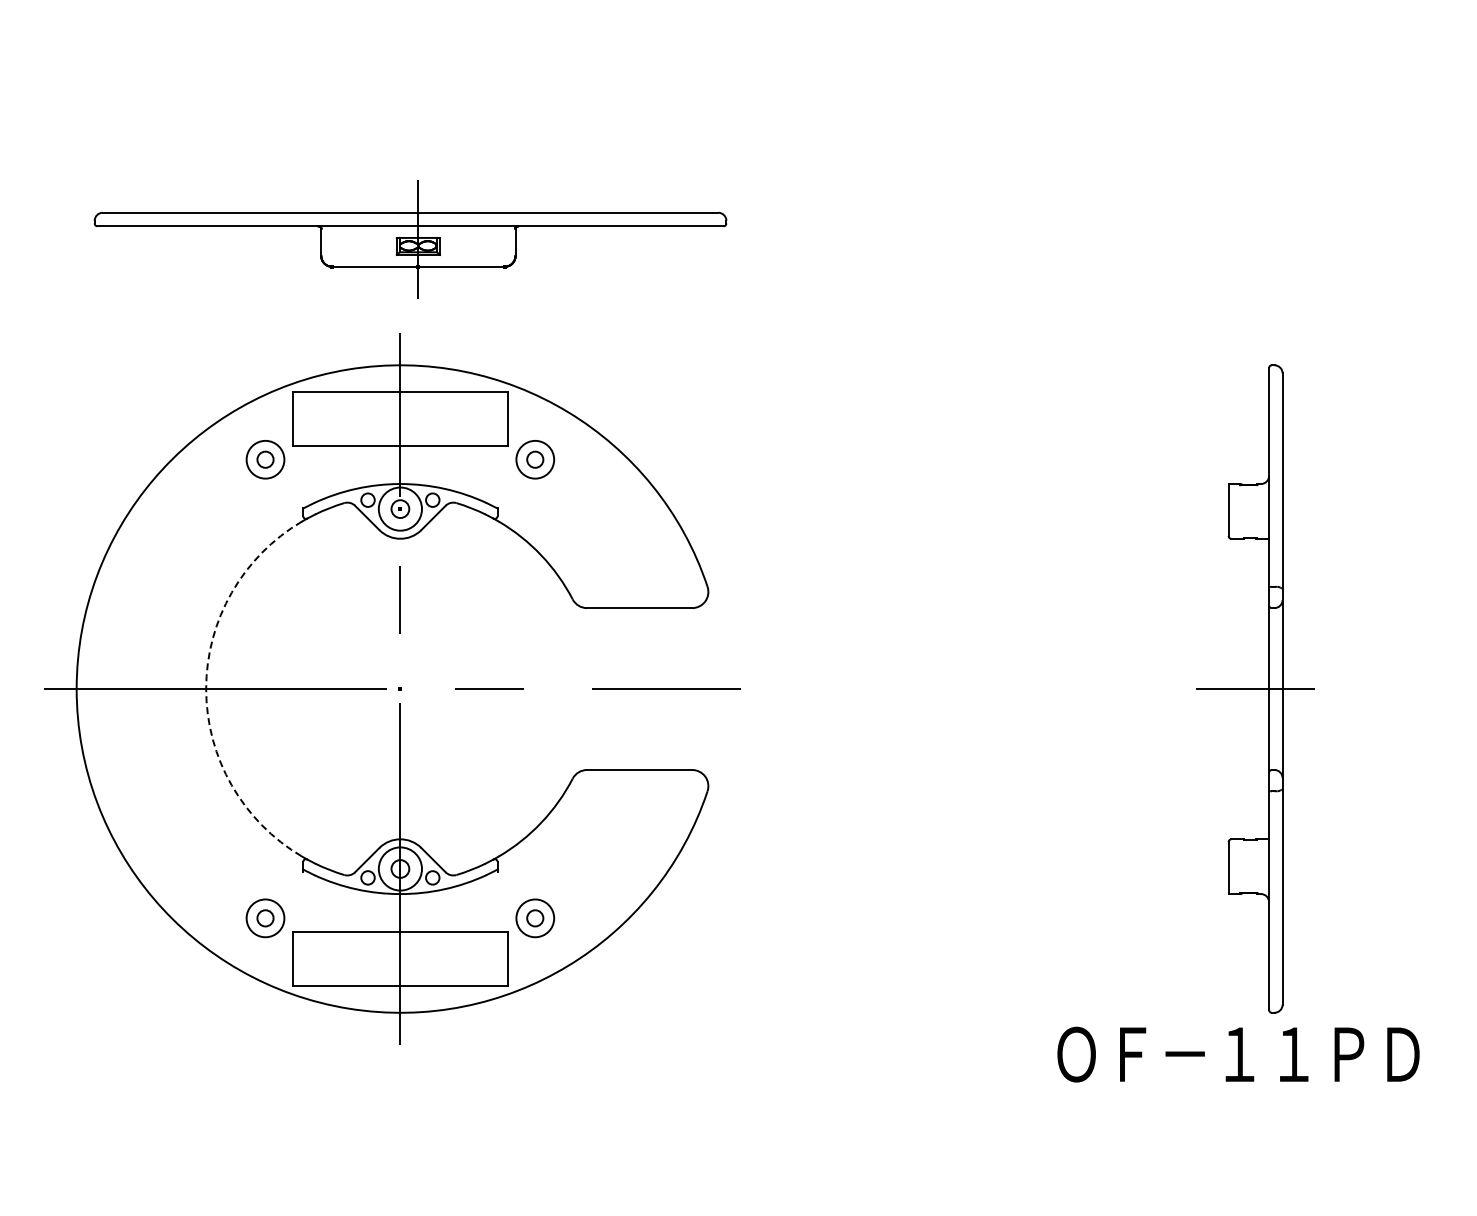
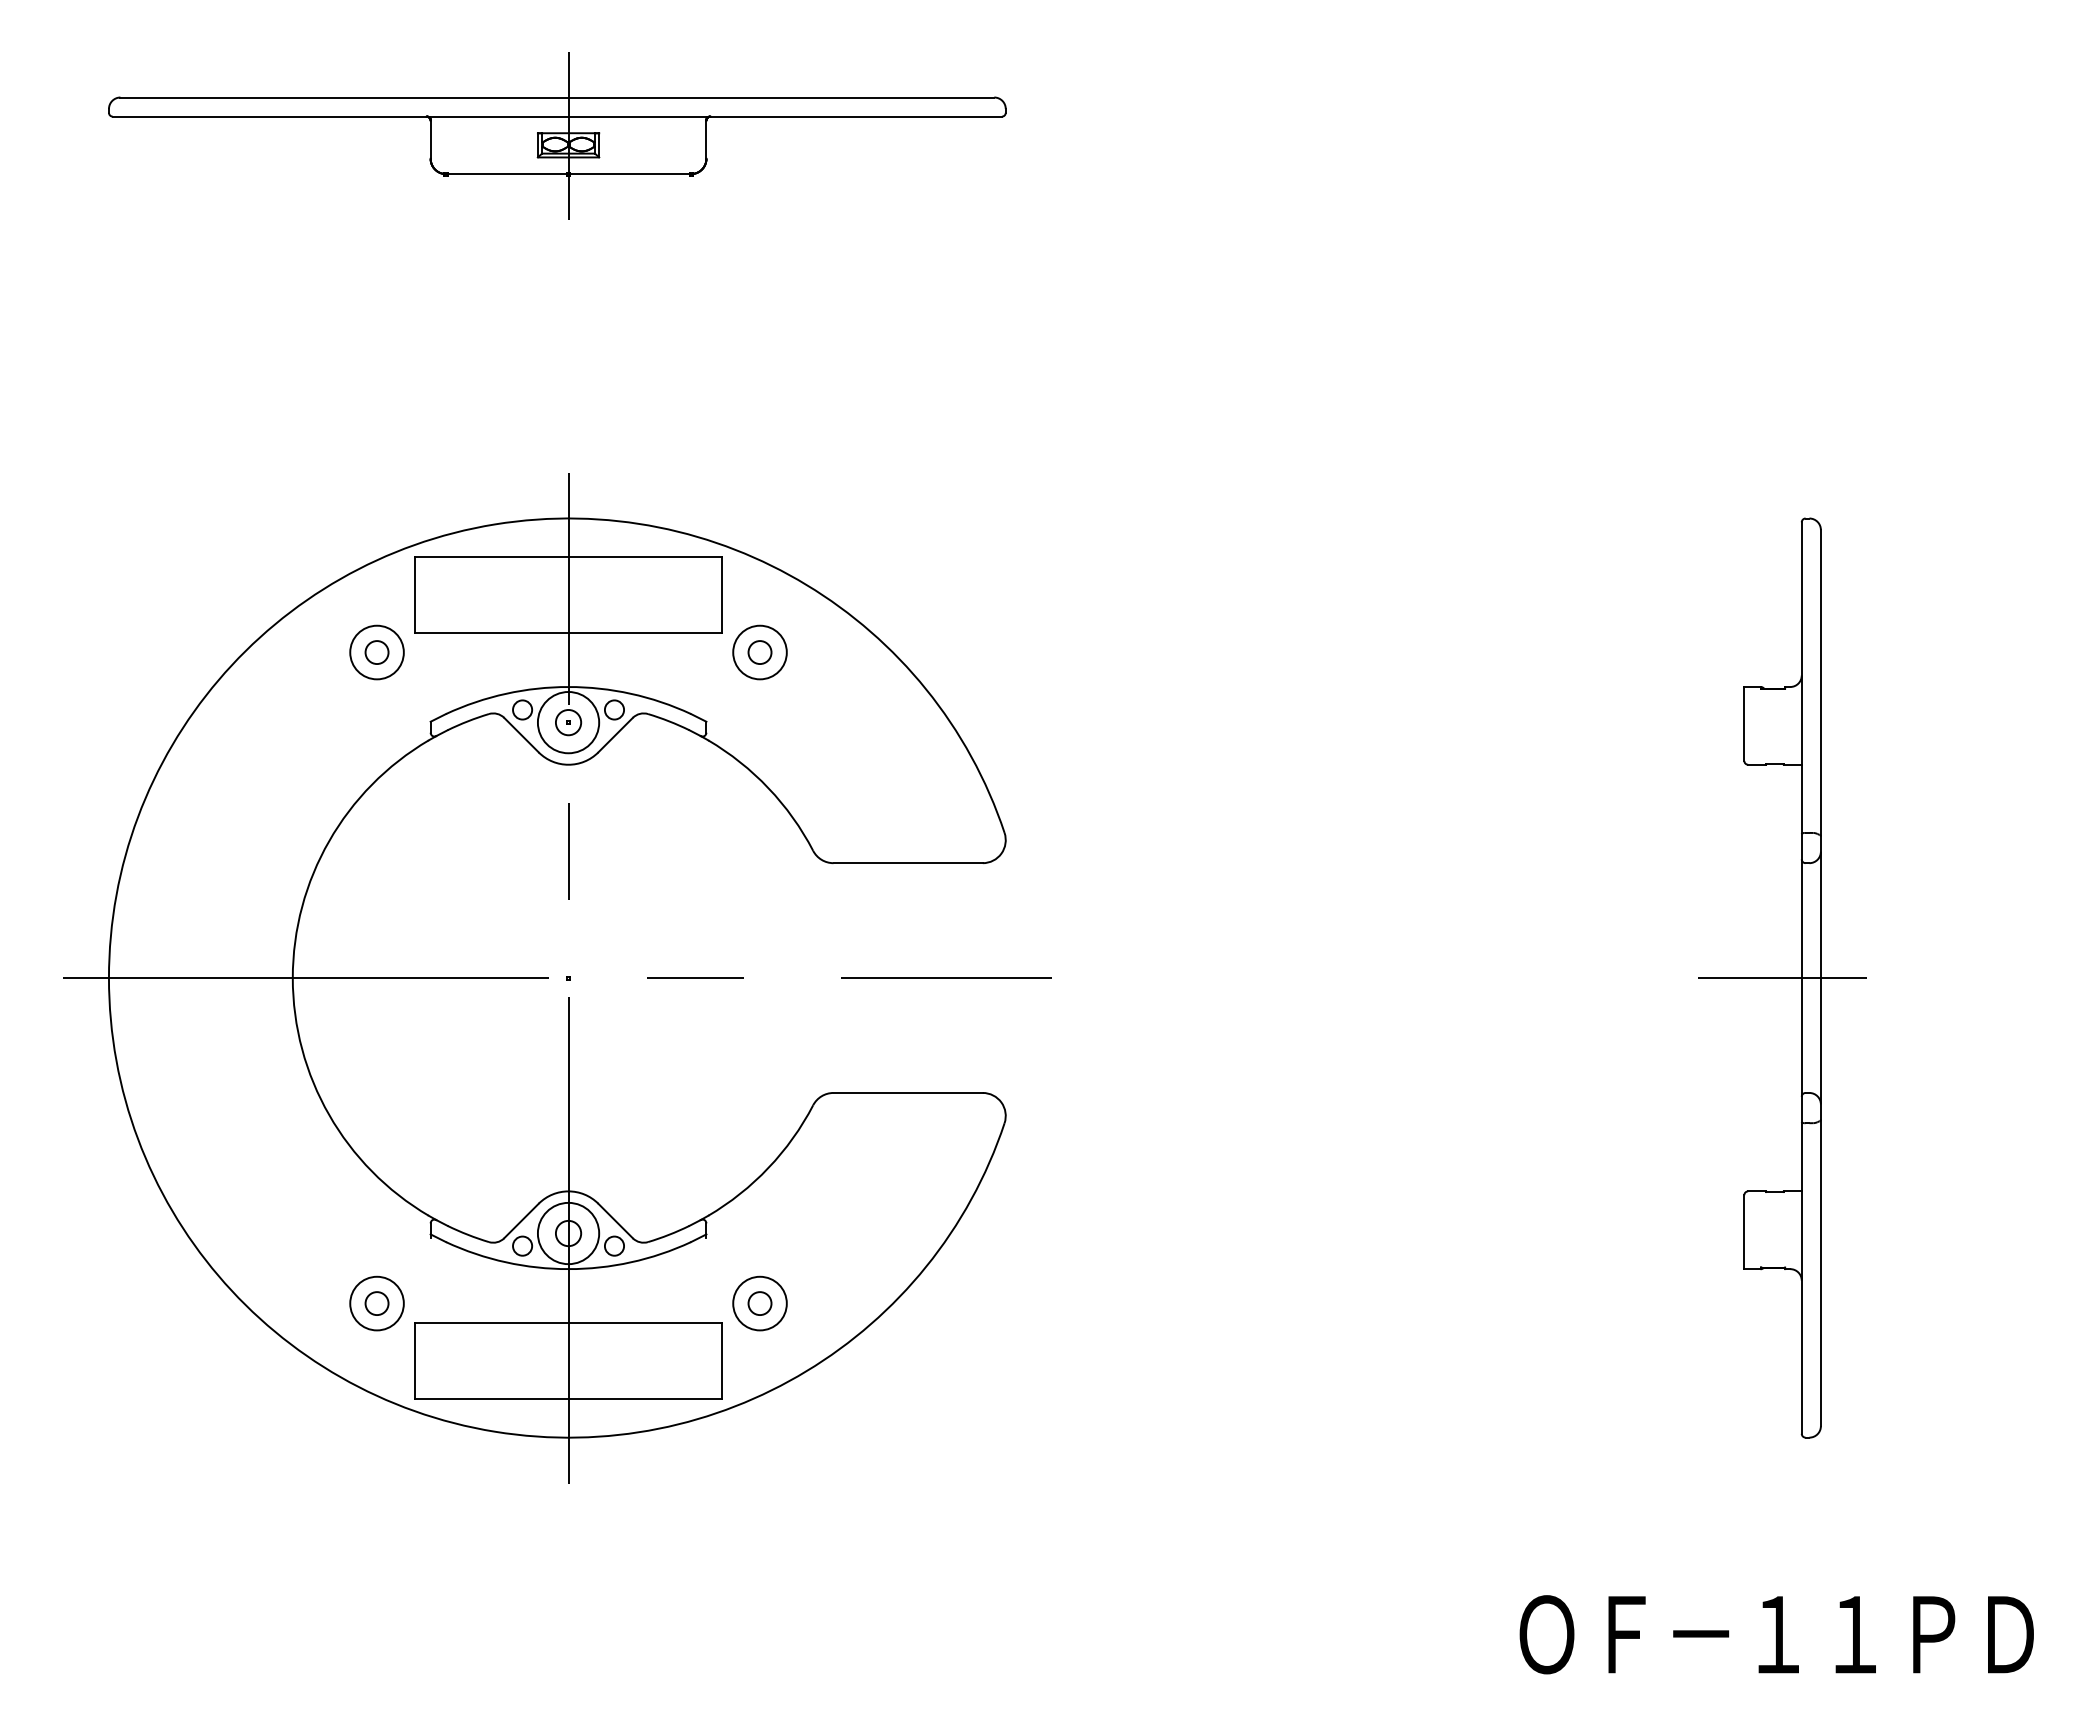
part: (410, 239) -> (557, 135), moved
arc: (206, 689) -> (293, 978), dashed -> solid
text: (1238, 1054) -> (1776, 1634), moved

